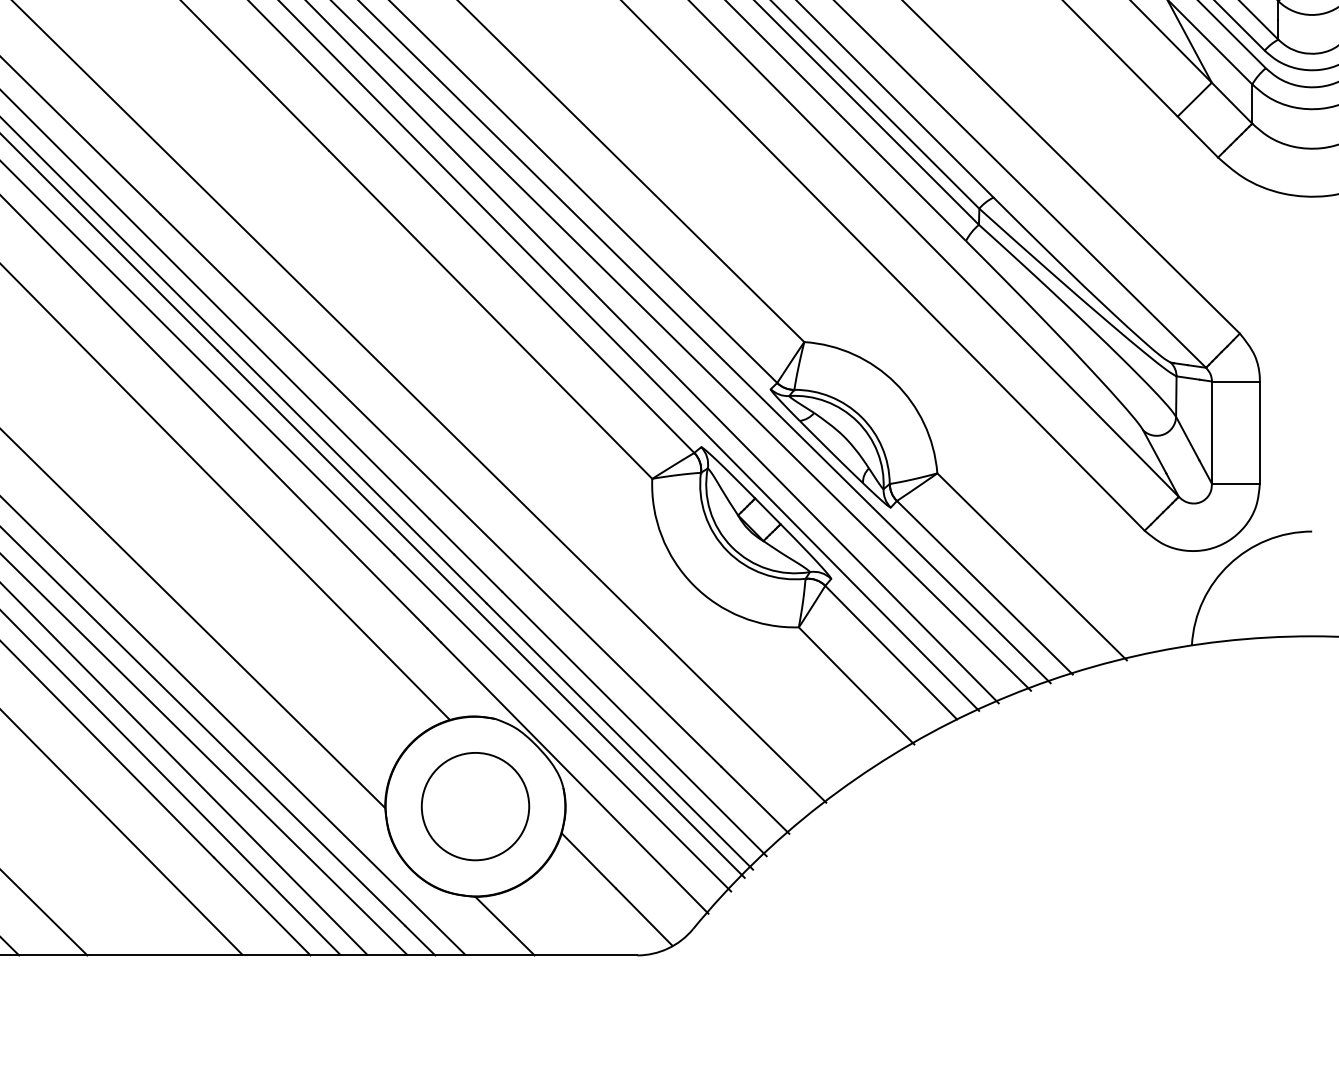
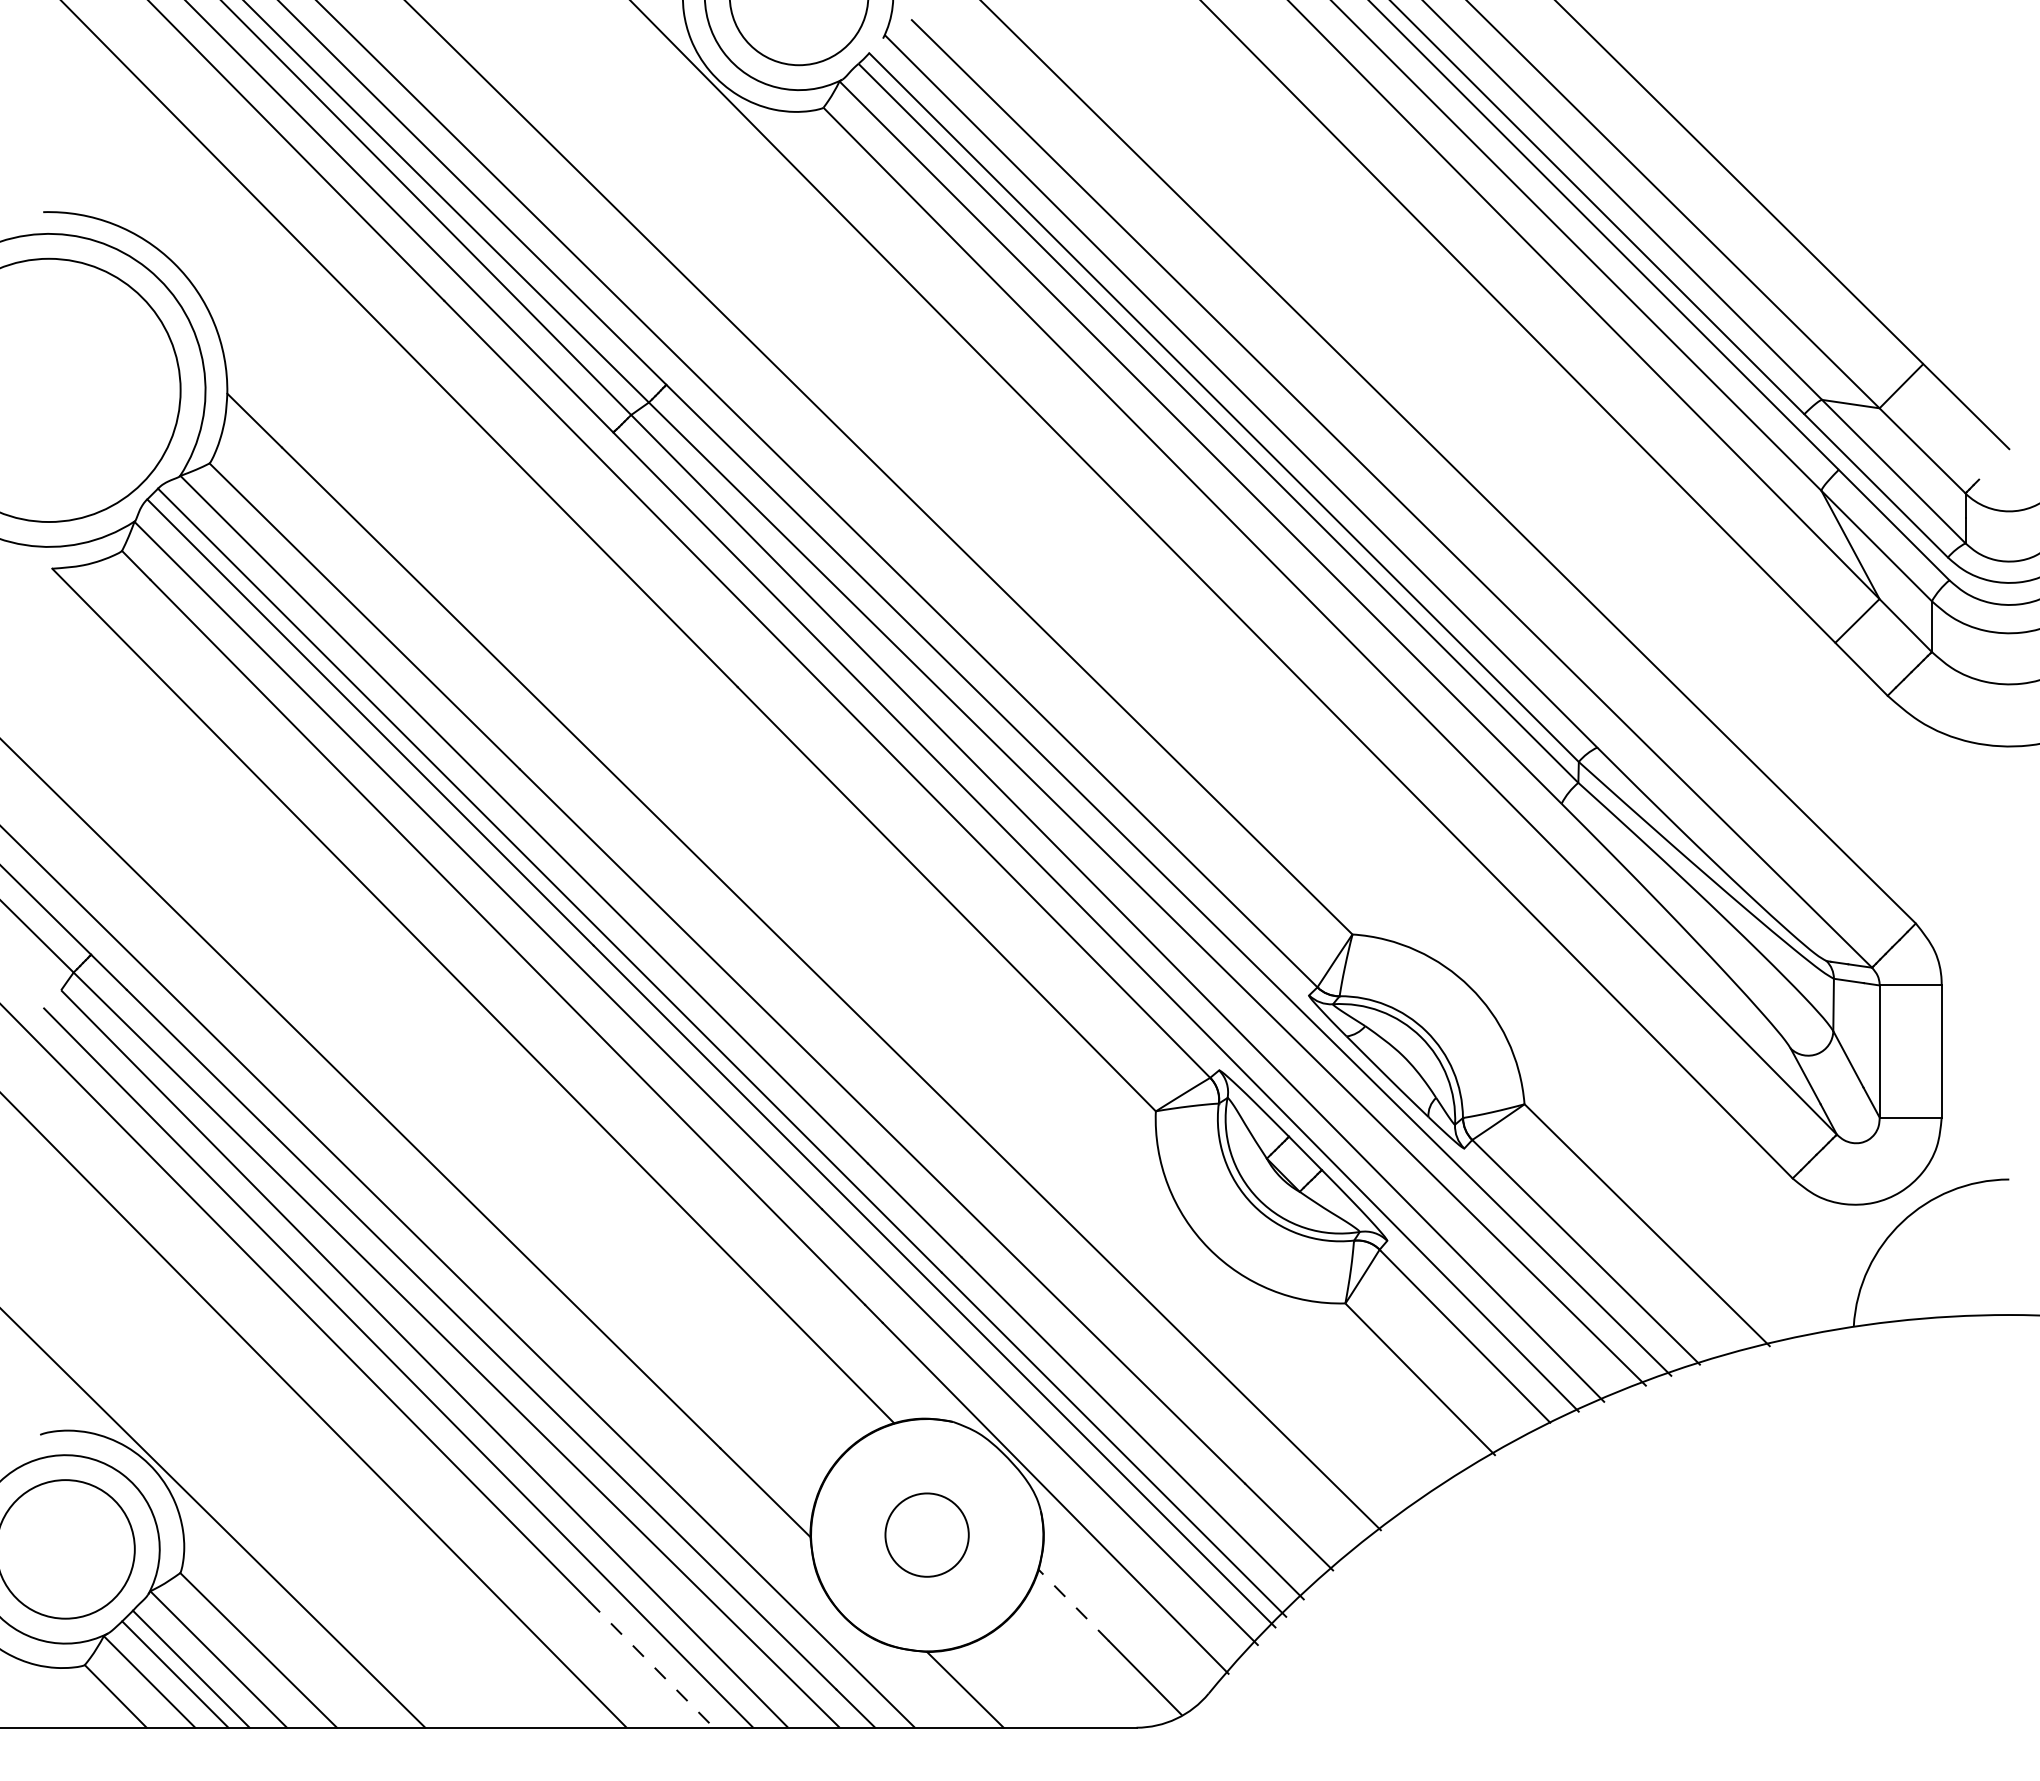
circle: (474, 806) -> (926, 1534), size x0.6
line: (588, 860) -> (1073, 1605), solid -> dashed
line: (262, 906) -> (651, 1664), solid -> dashed

